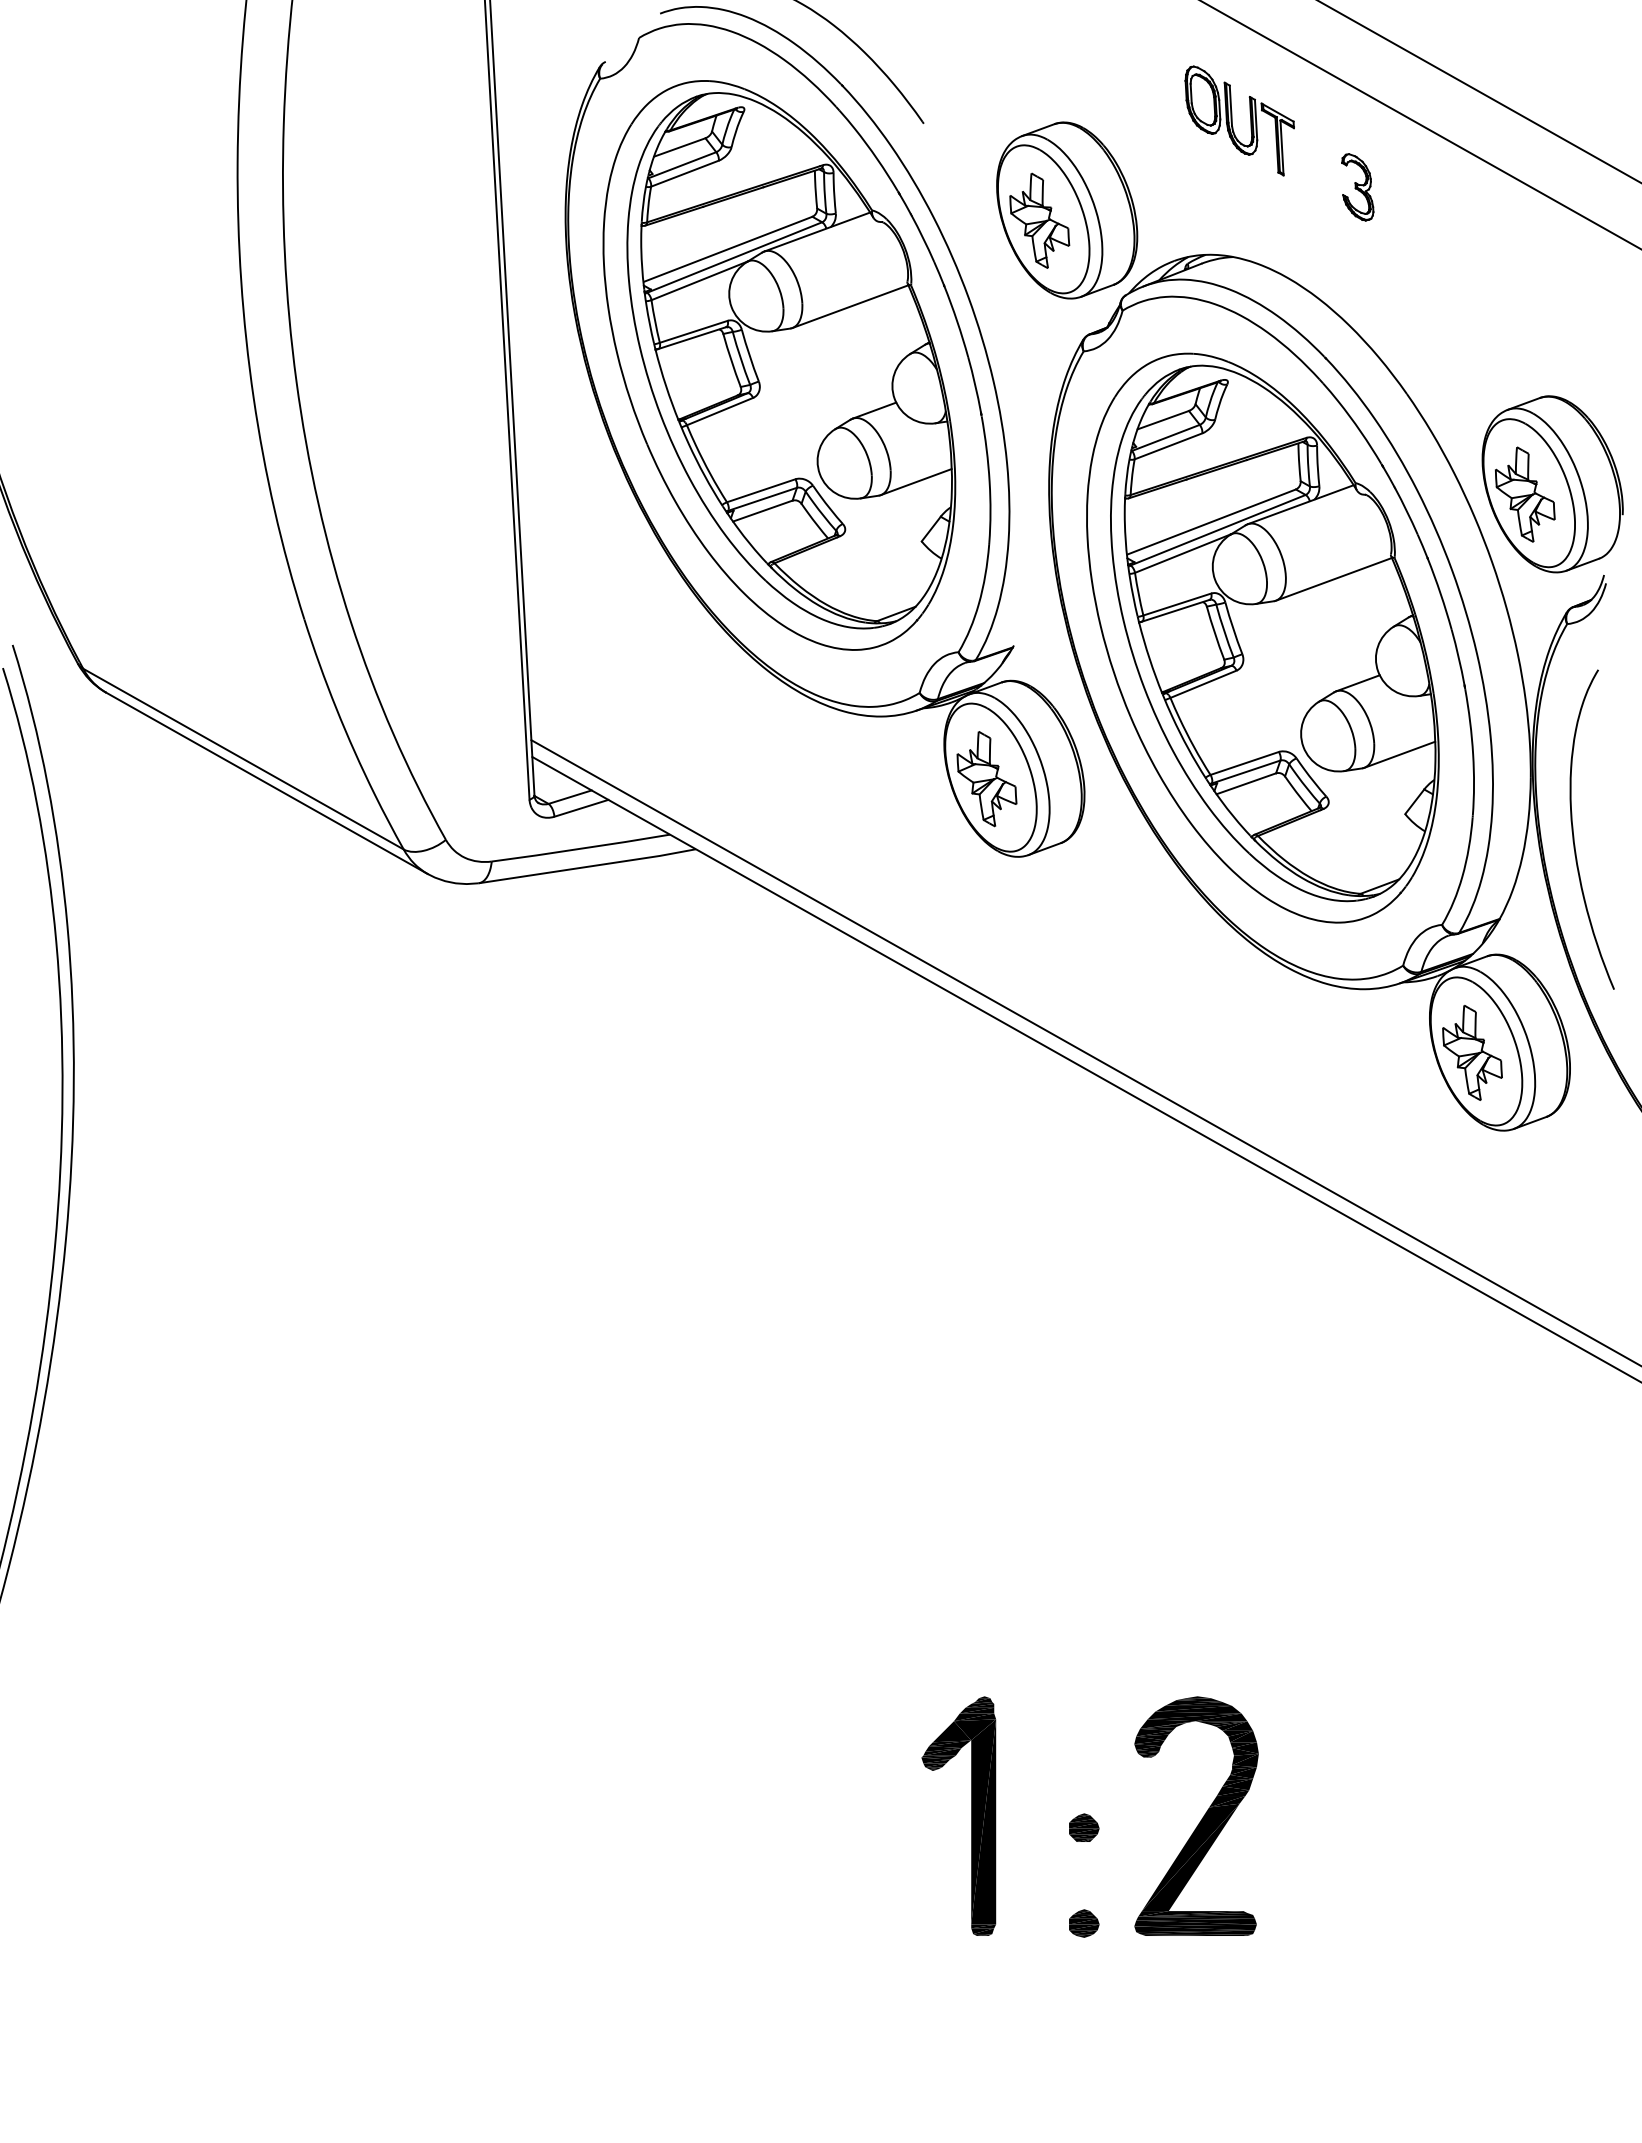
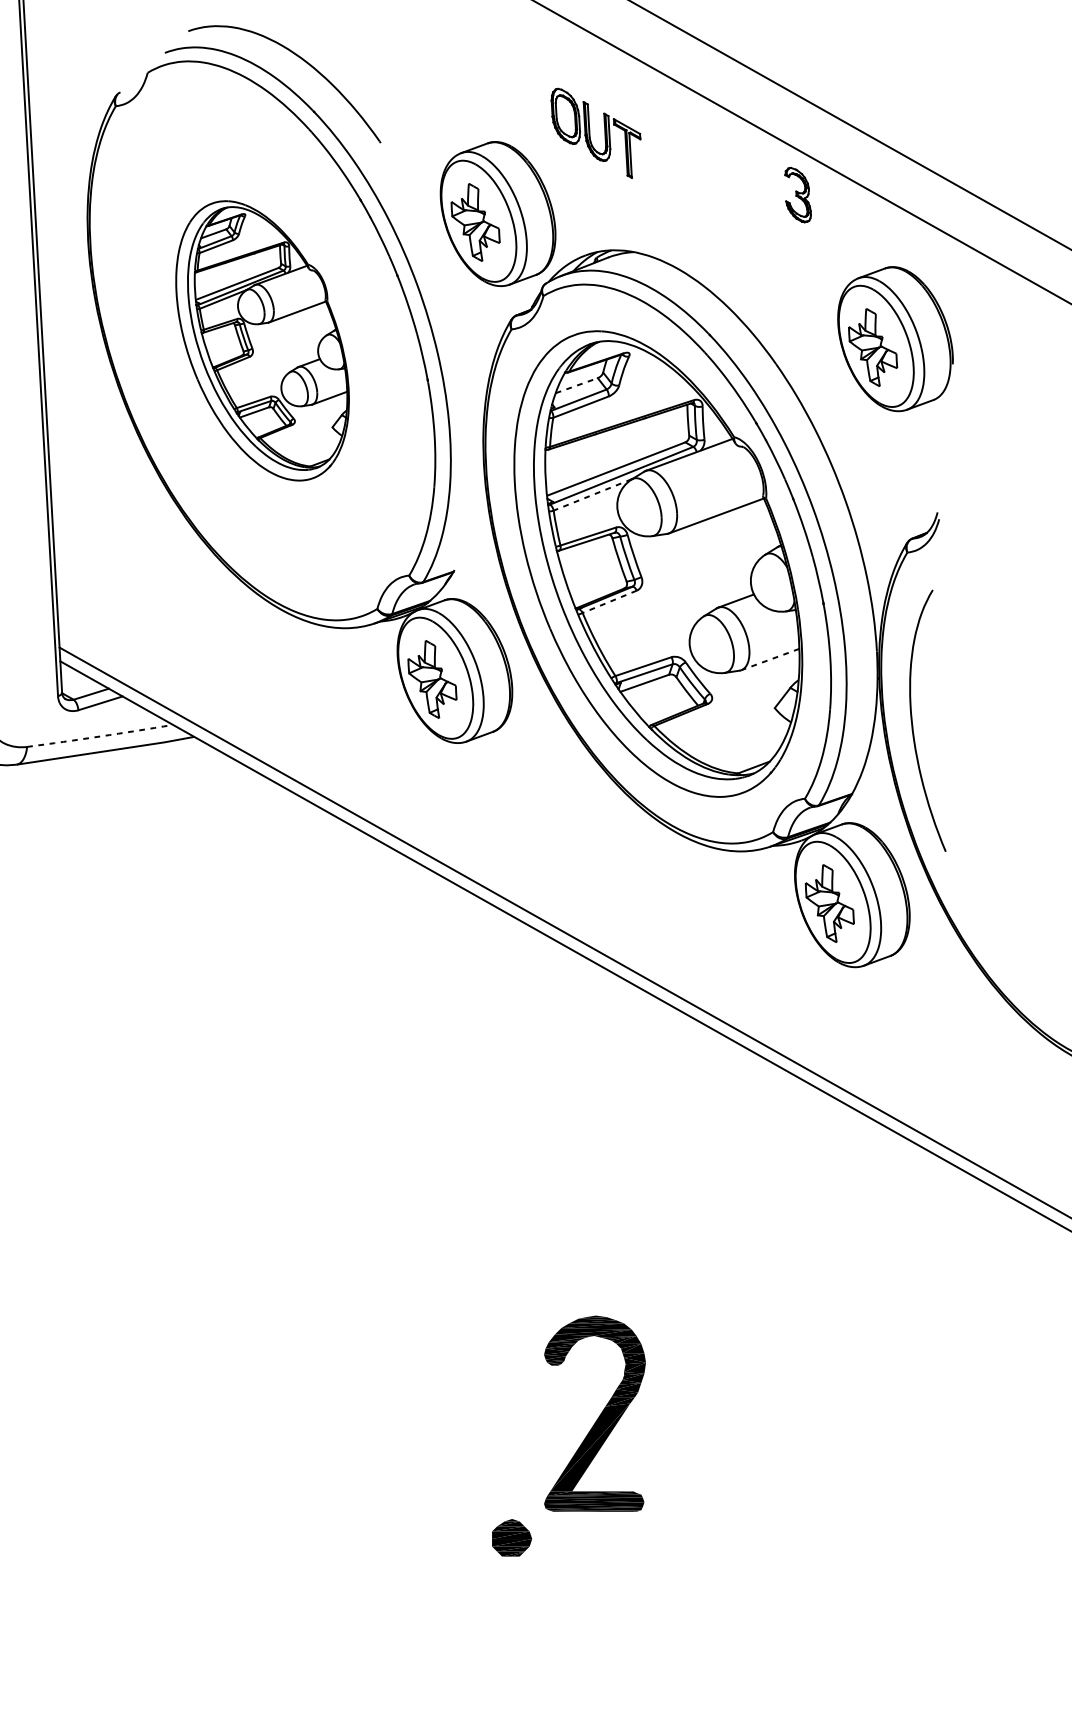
part: (1232, 120) -> (590, 133), moved
part: (1357, 187) -> (797, 195), moved
part: (779, 365) -> (262, 340), size x0.6
line: (1163, 420) -> (576, 385), solid -> dashed
part: (1552, 484) -> (895, 339), moved
line: (1182, 553) -> (592, 494), solid -> dashed
line: (1203, 684) -> (609, 602), solid -> dashed
line: (1399, 754) -> (770, 659), solid -> dashed
arc: (580, 848) -> (99, 736), solid -> dashed
part: (971, 1815) -> (419, 1527), removed
part: (1202, 1817) -> (599, 1414), moved
part: (1084, 1827) -> (512, 1537), size x1.6
part: (1084, 1923) -> (512, 1616), removed

